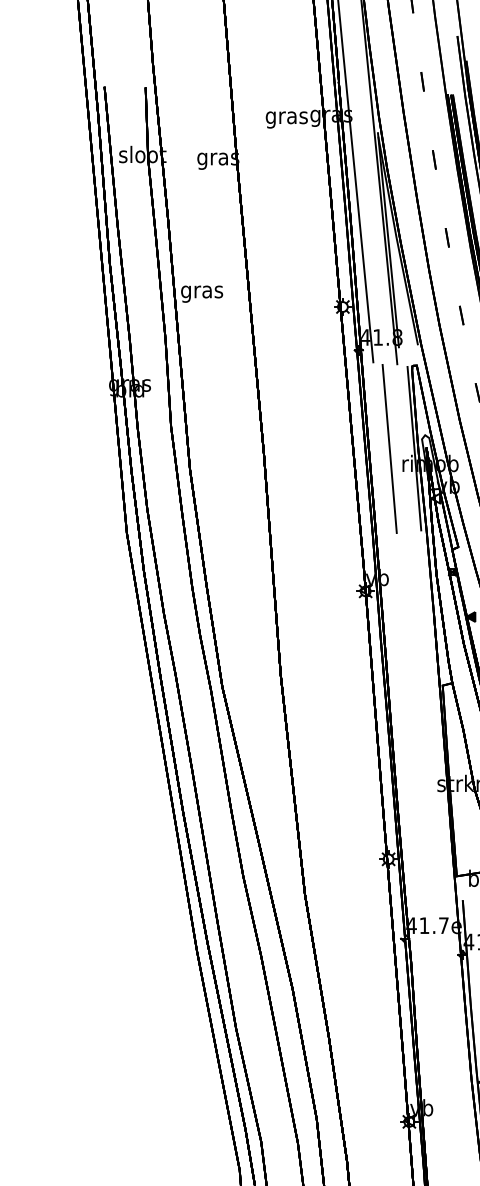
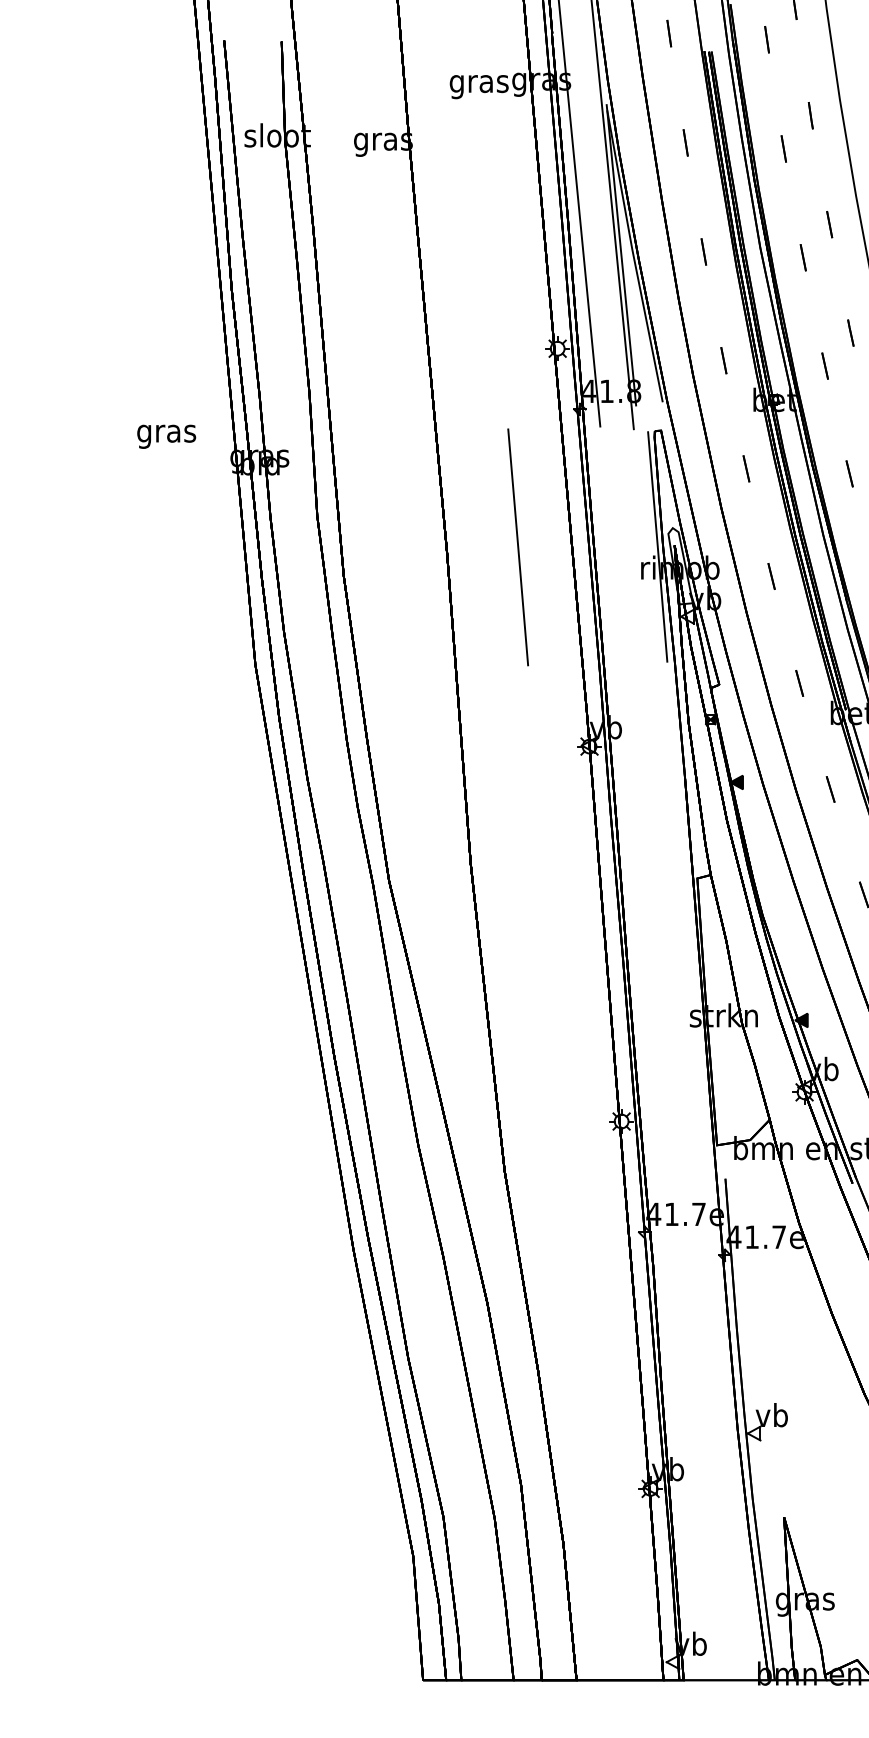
text: (201, 293) -> (166, 436), moved
line: (389, 449) -> (517, 547), moved

